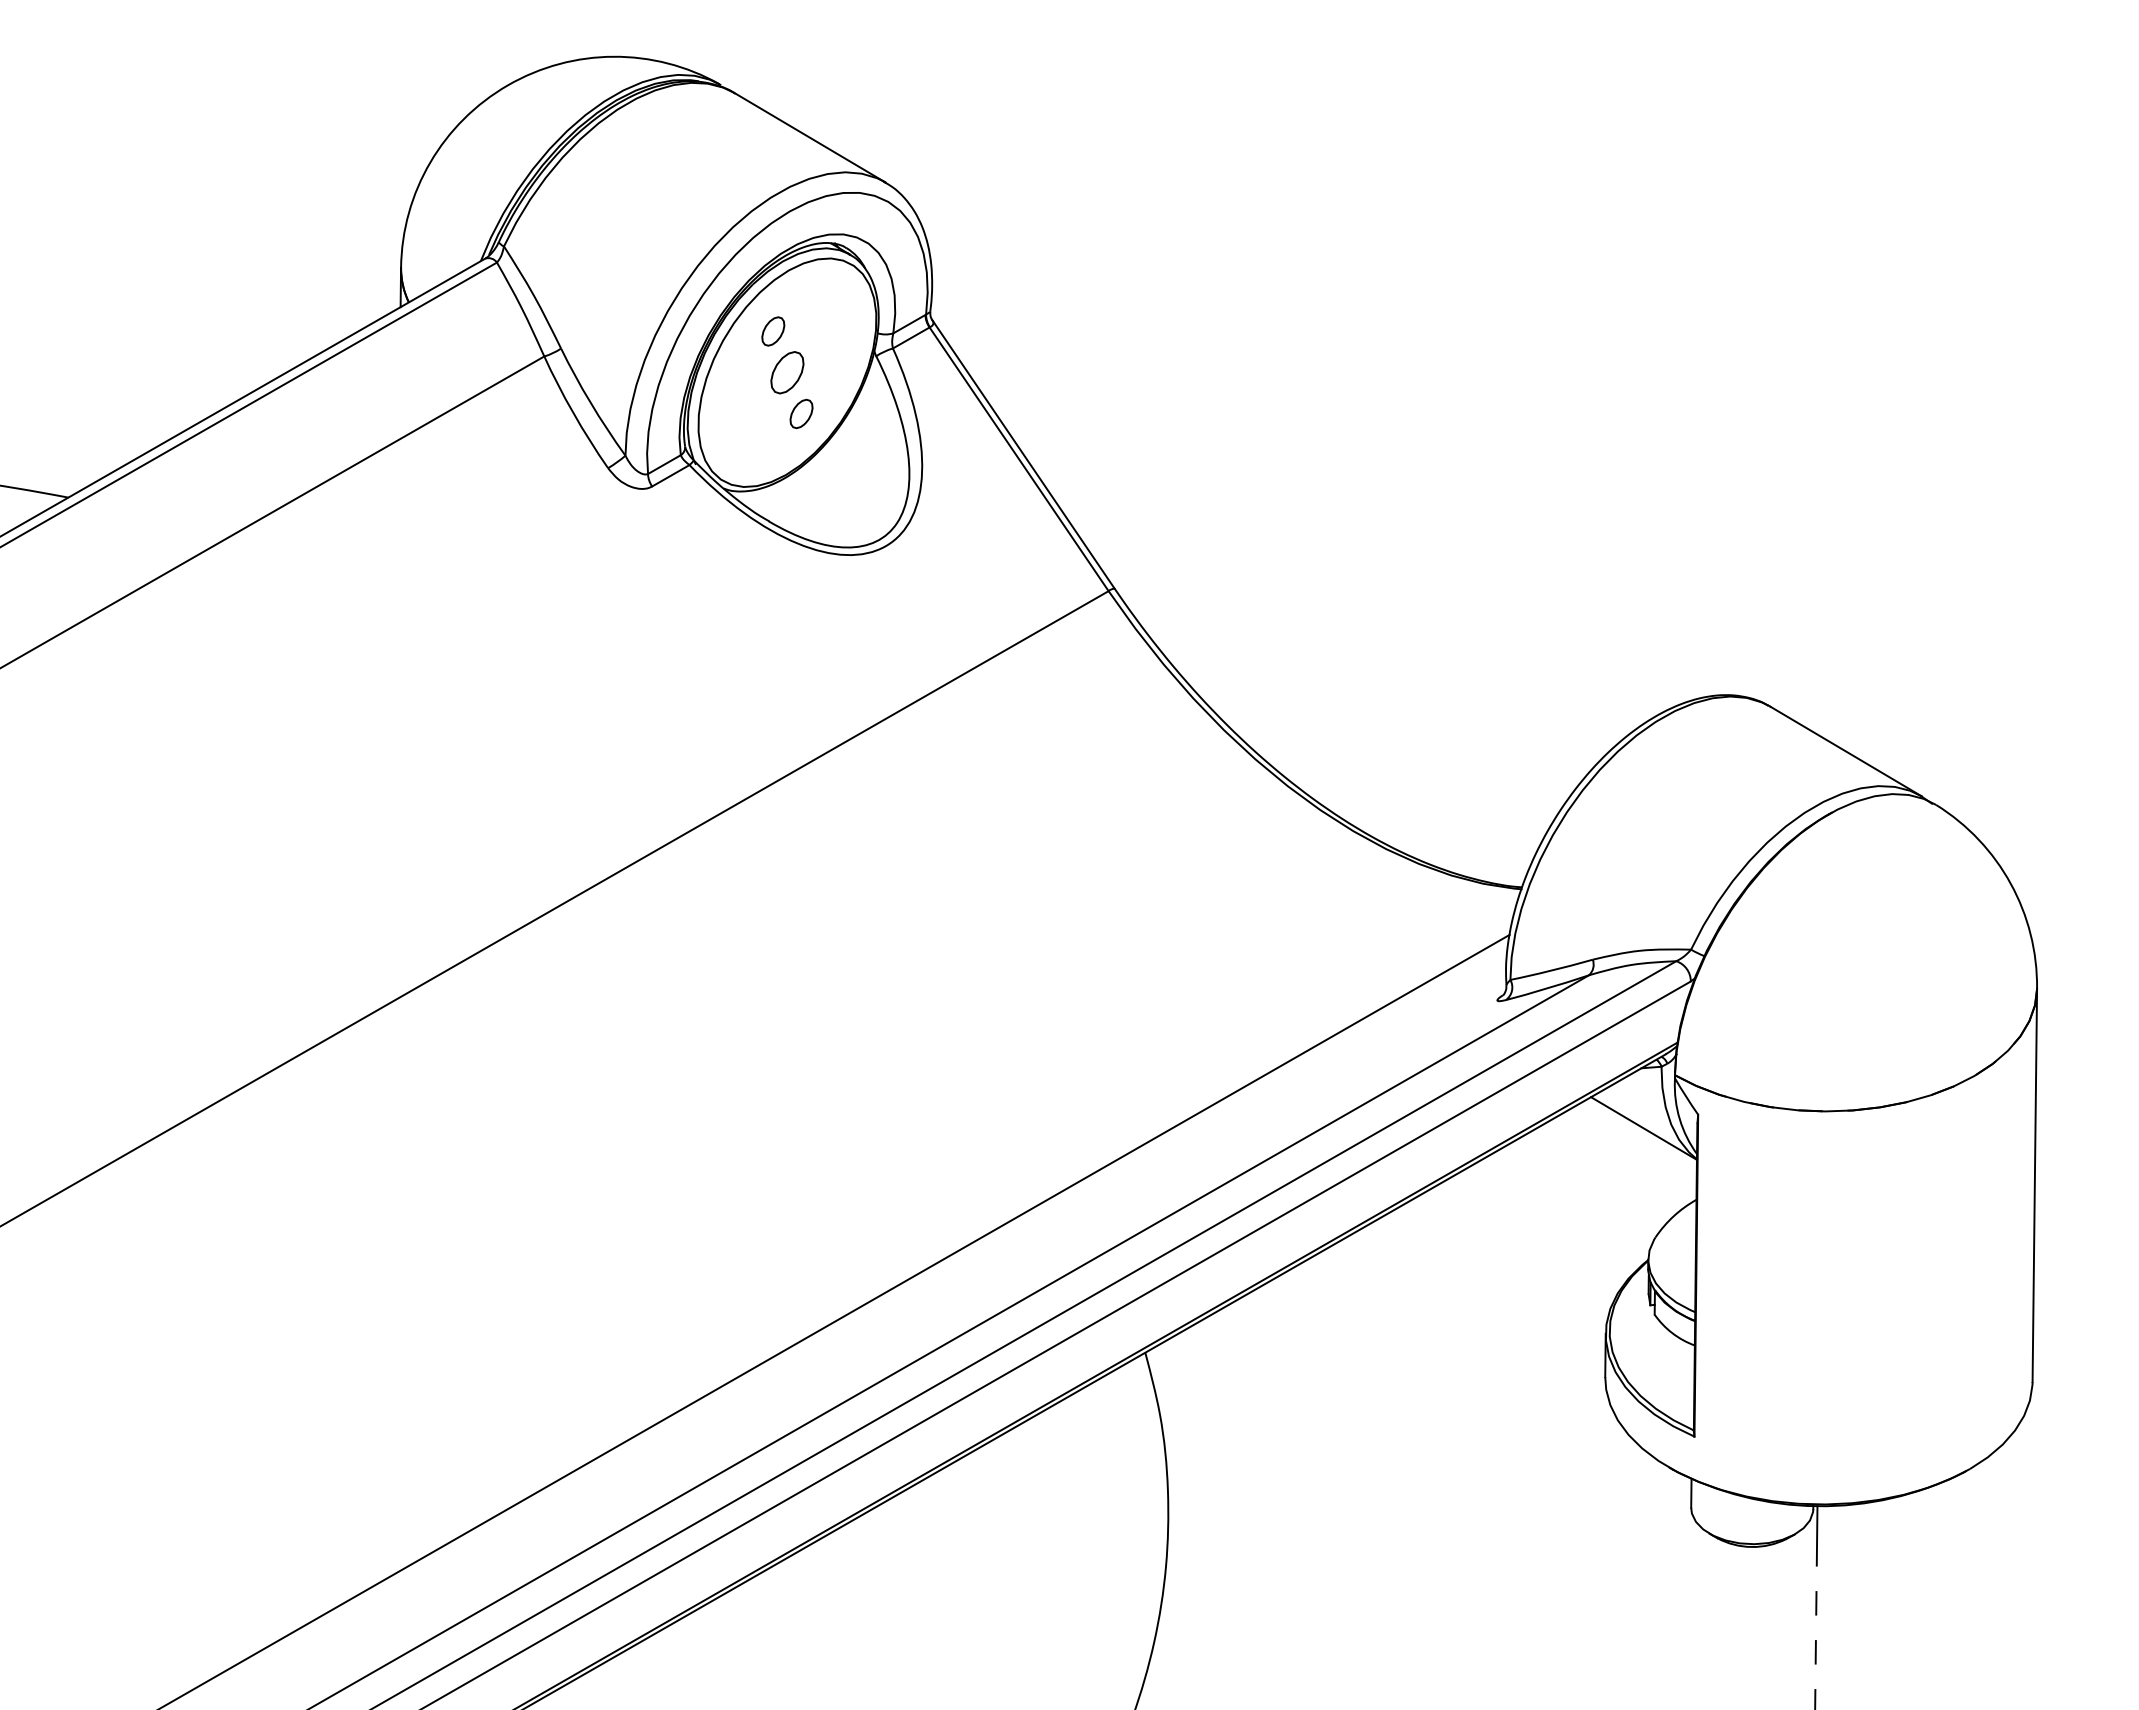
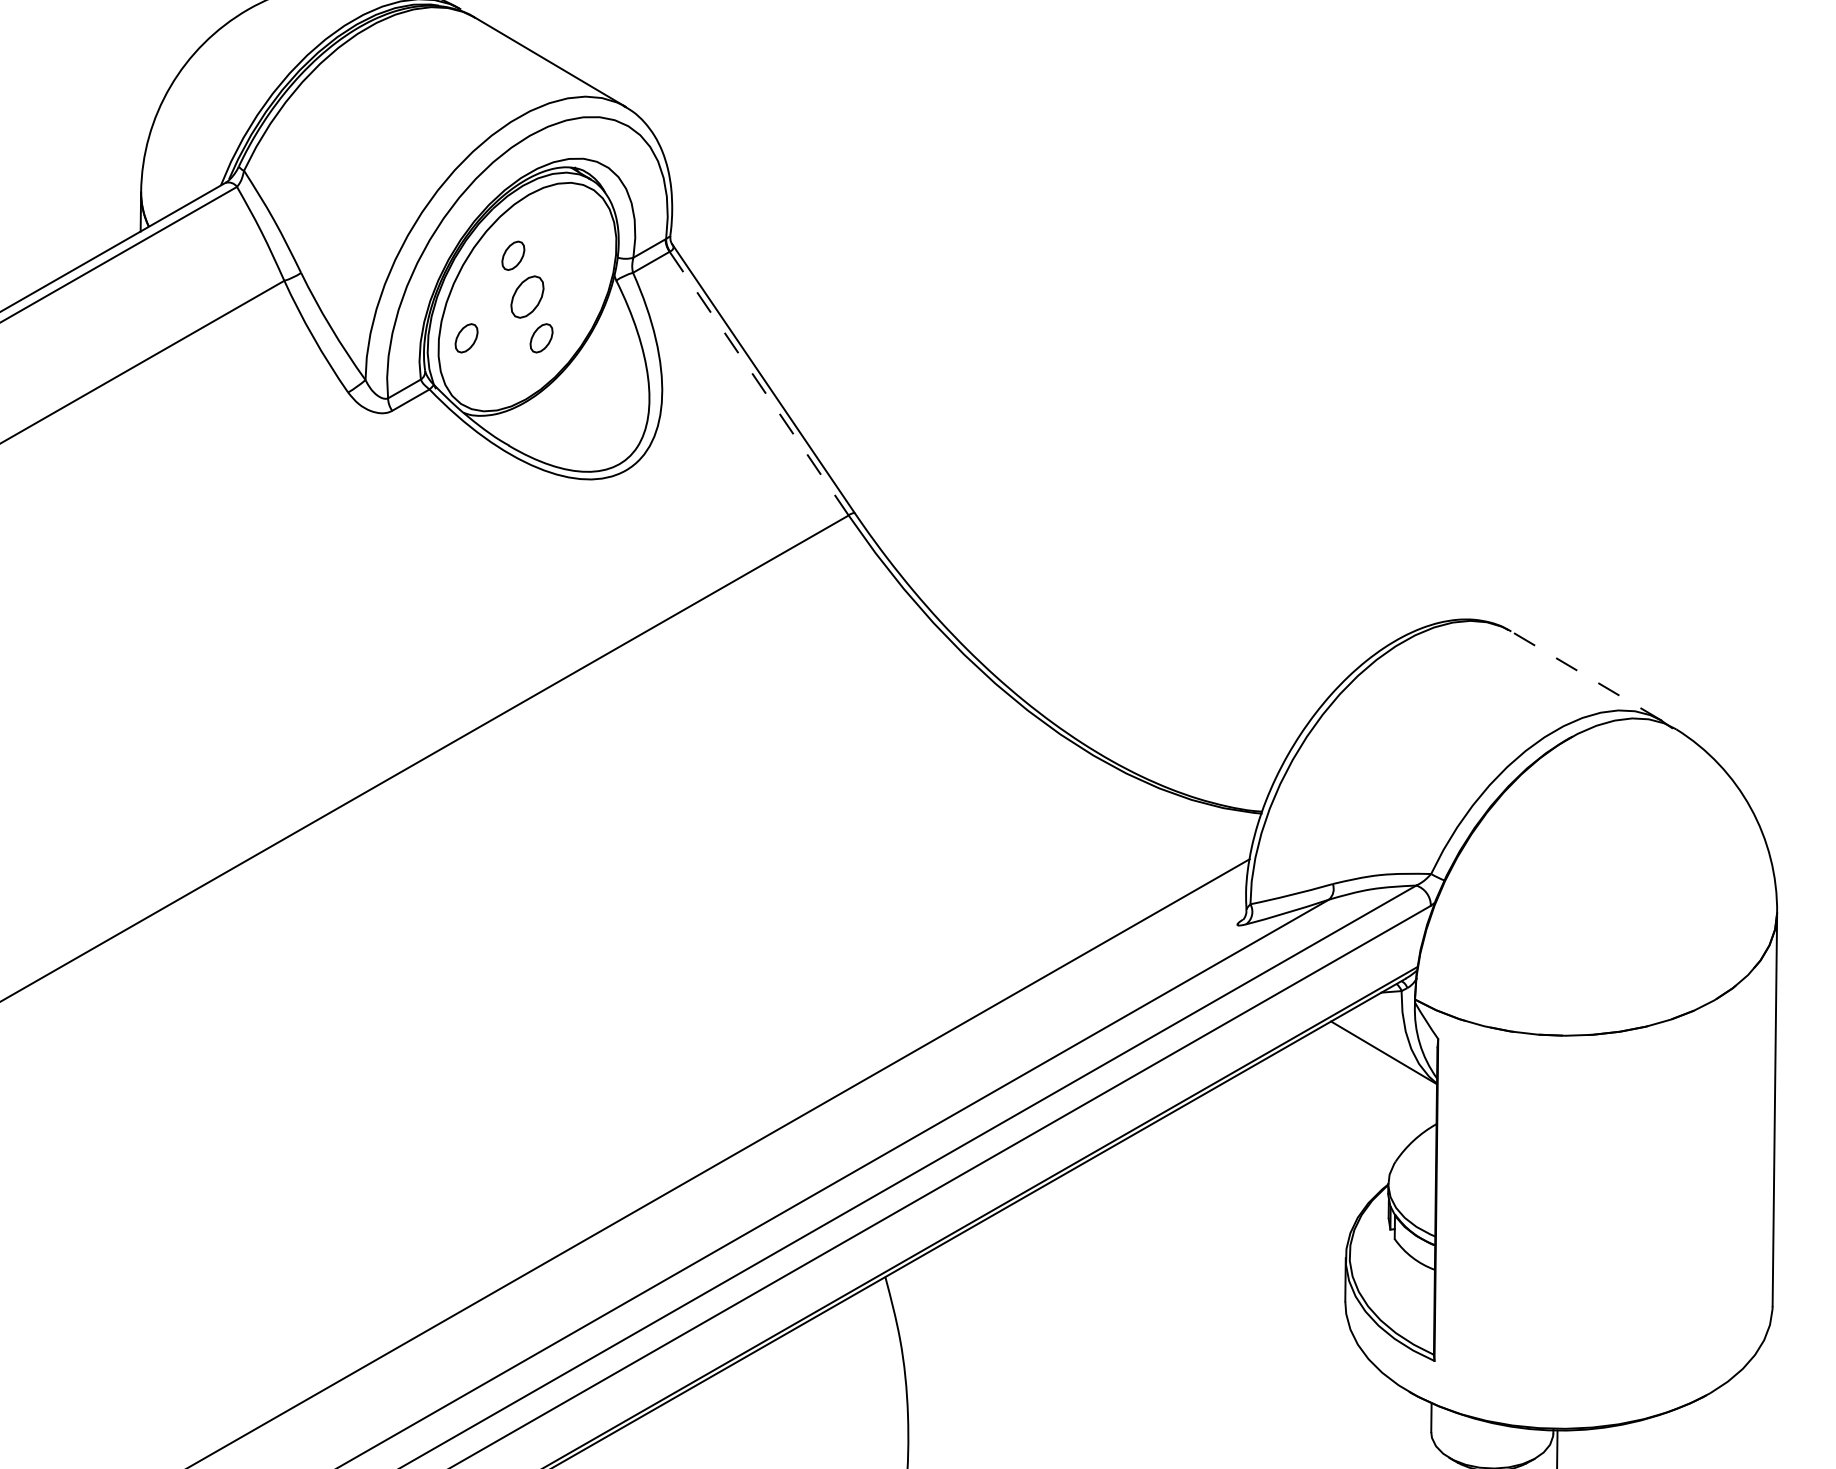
part: (726, 413) -> (466, 337), added
line: (1019, 459) -> (759, 383), solid -> dashed
line: (1845, 751) -> (1585, 675), solid -> dashed

